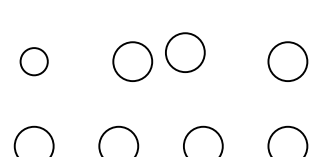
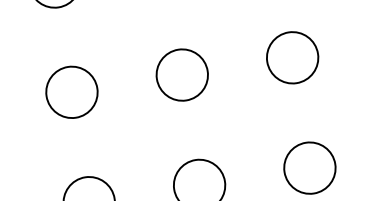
circle: (185, 52) -> (292, 57), moved
circle: (33, 61) -> (71, 92), size x1.43
circle: (132, 61) -> (181, 74), moved

